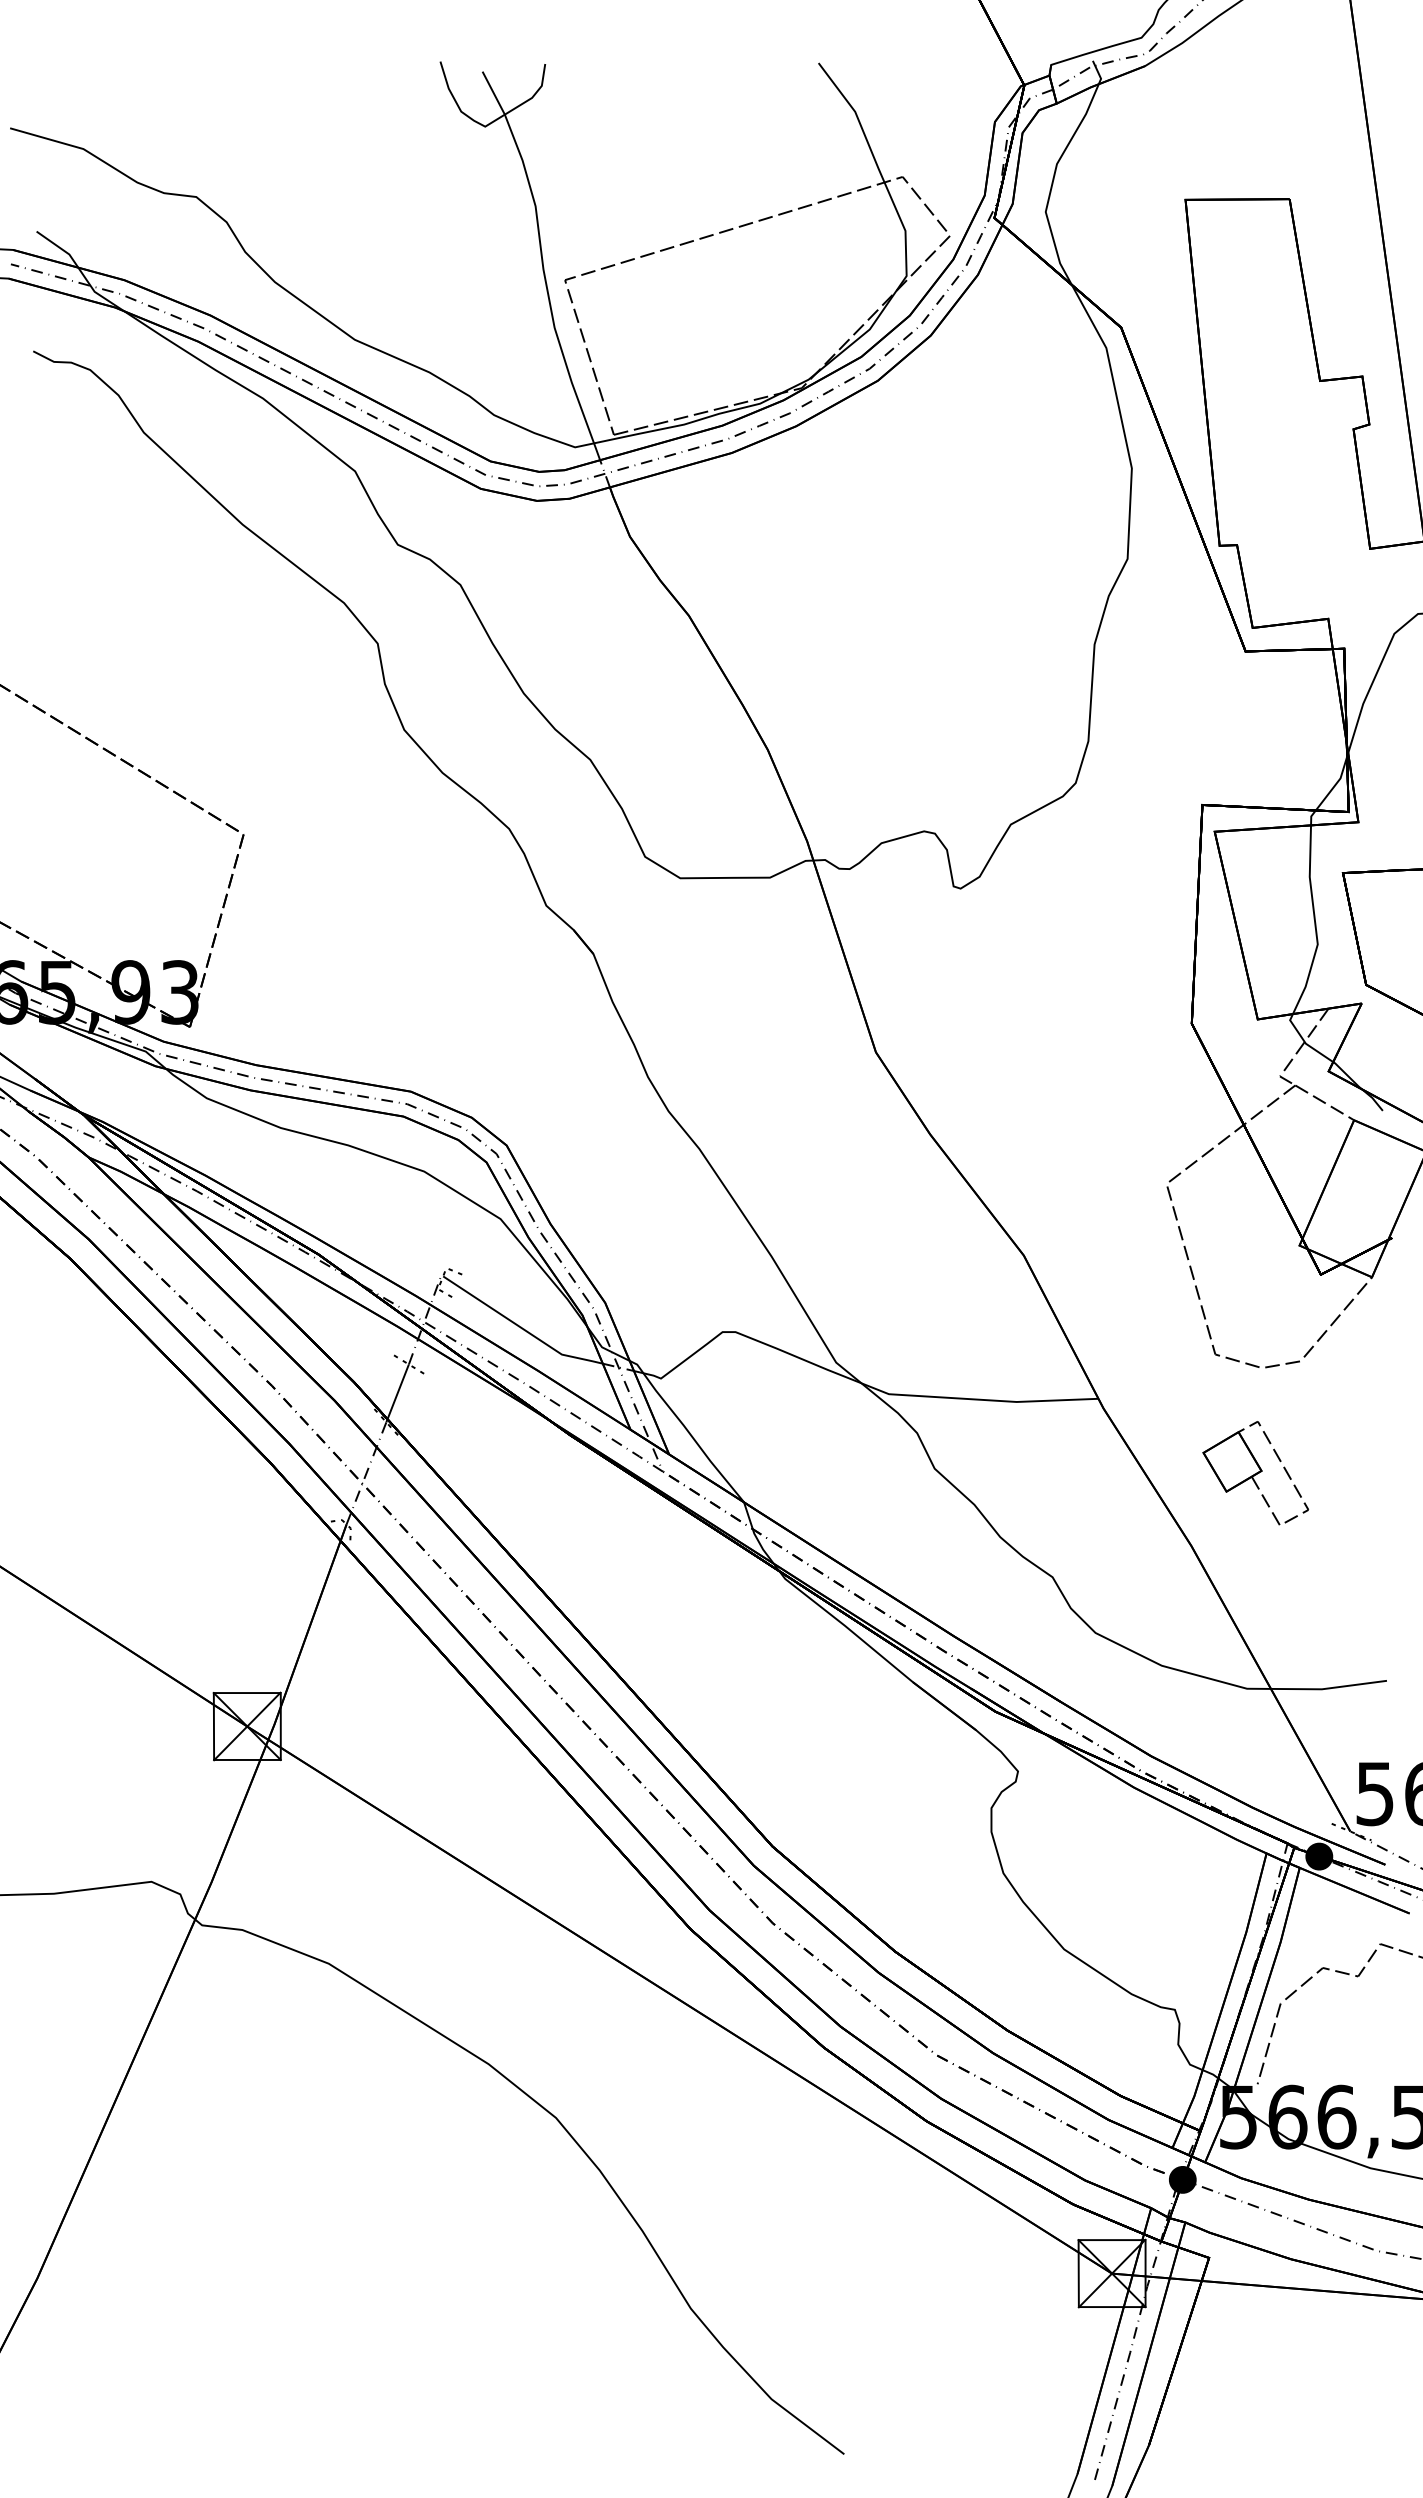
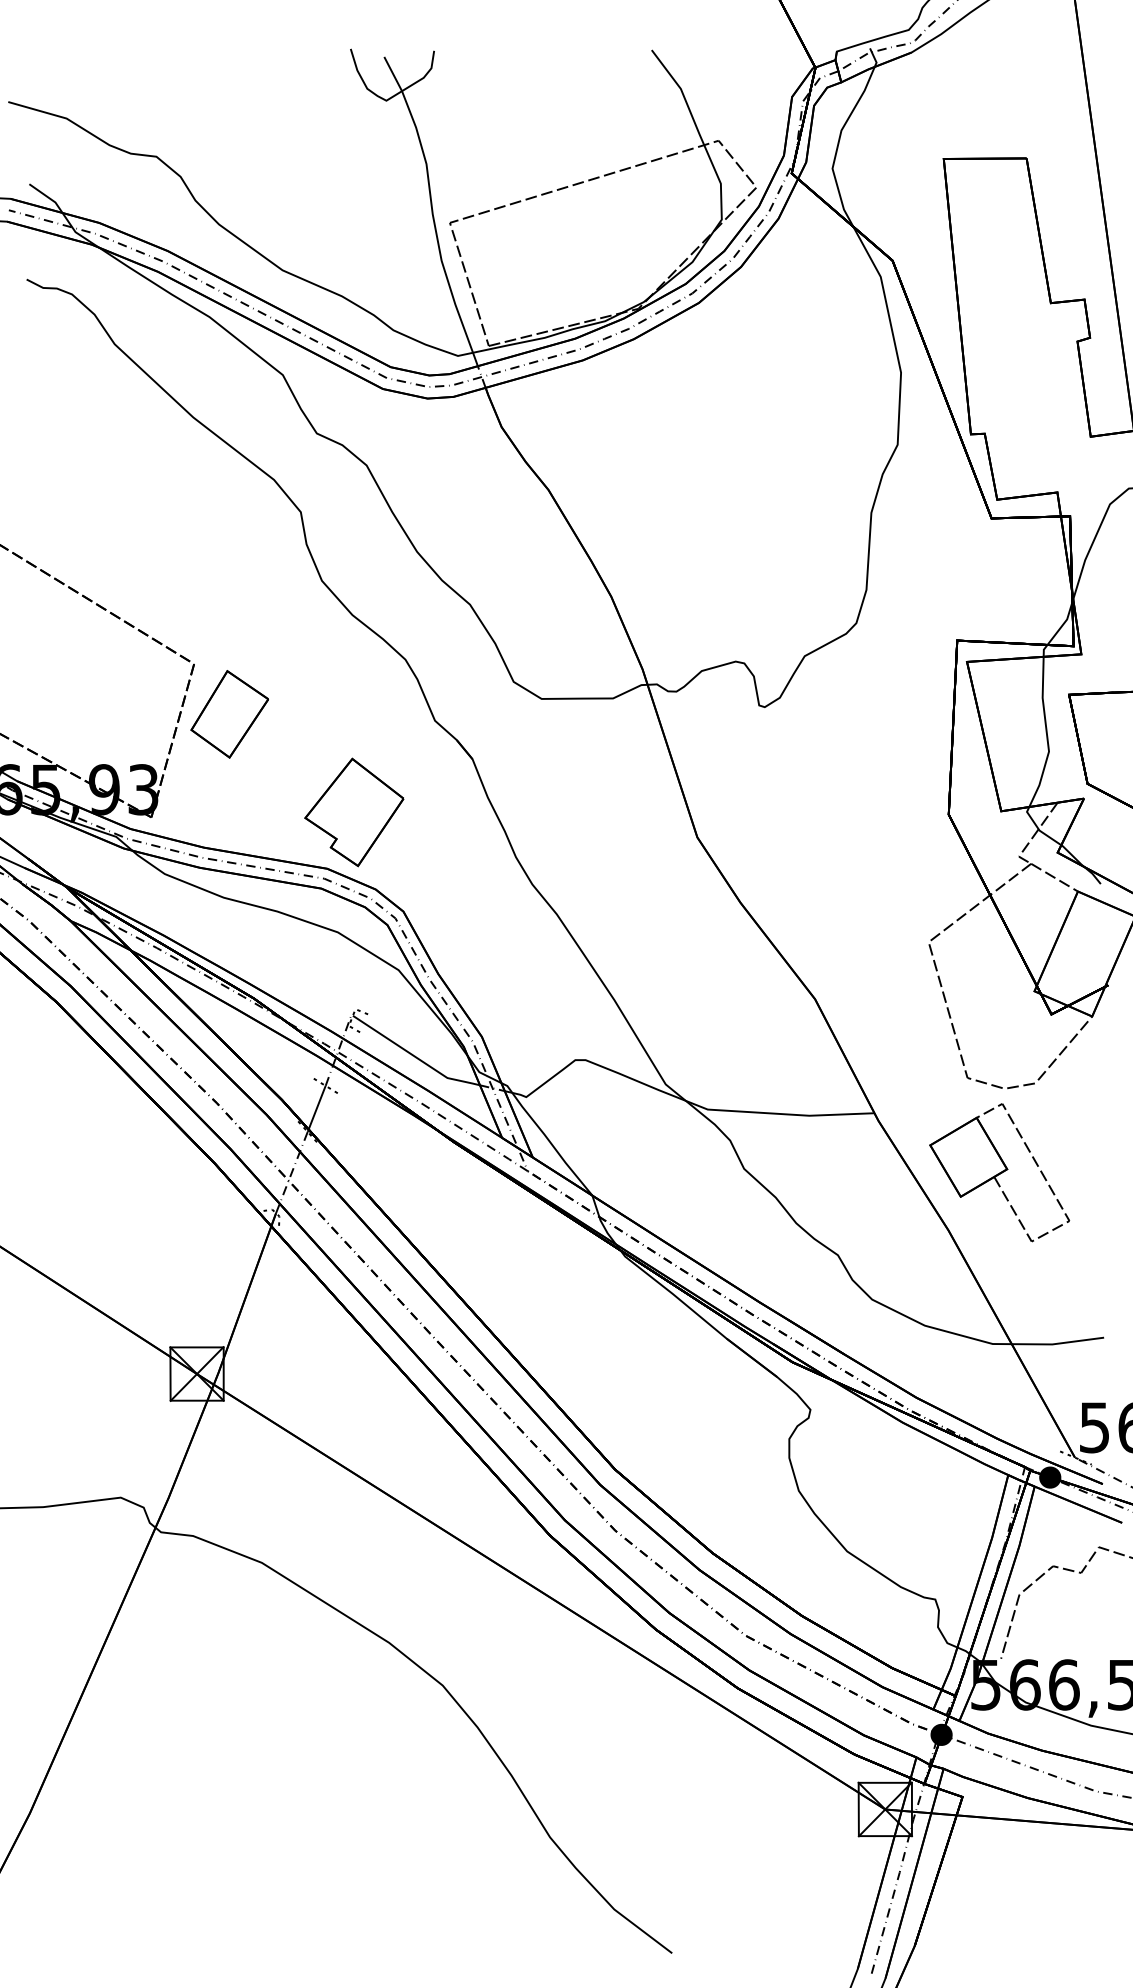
part: (288, 897) -> (229, 714), added
part: (444, 1020) -> (353, 812), added
part: (1255, 1473) -> (999, 1172), size x1.67

